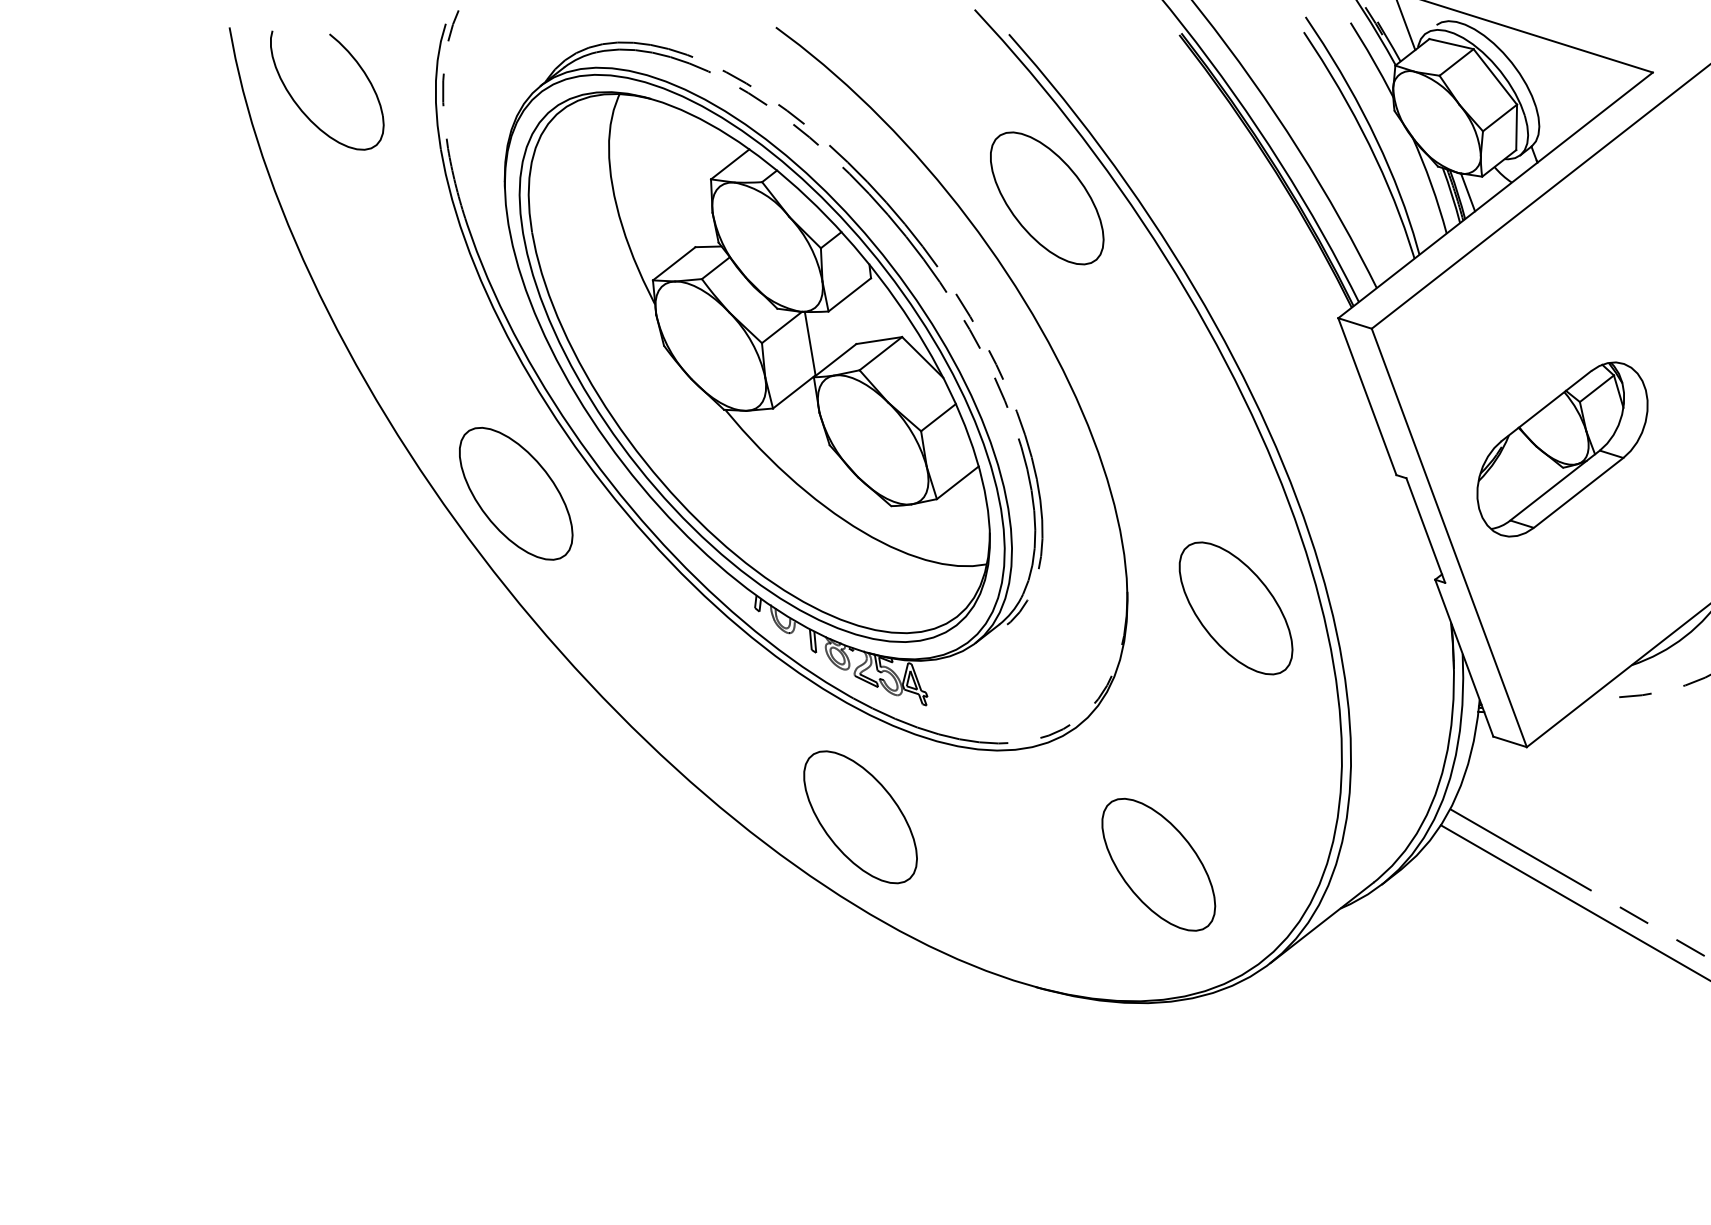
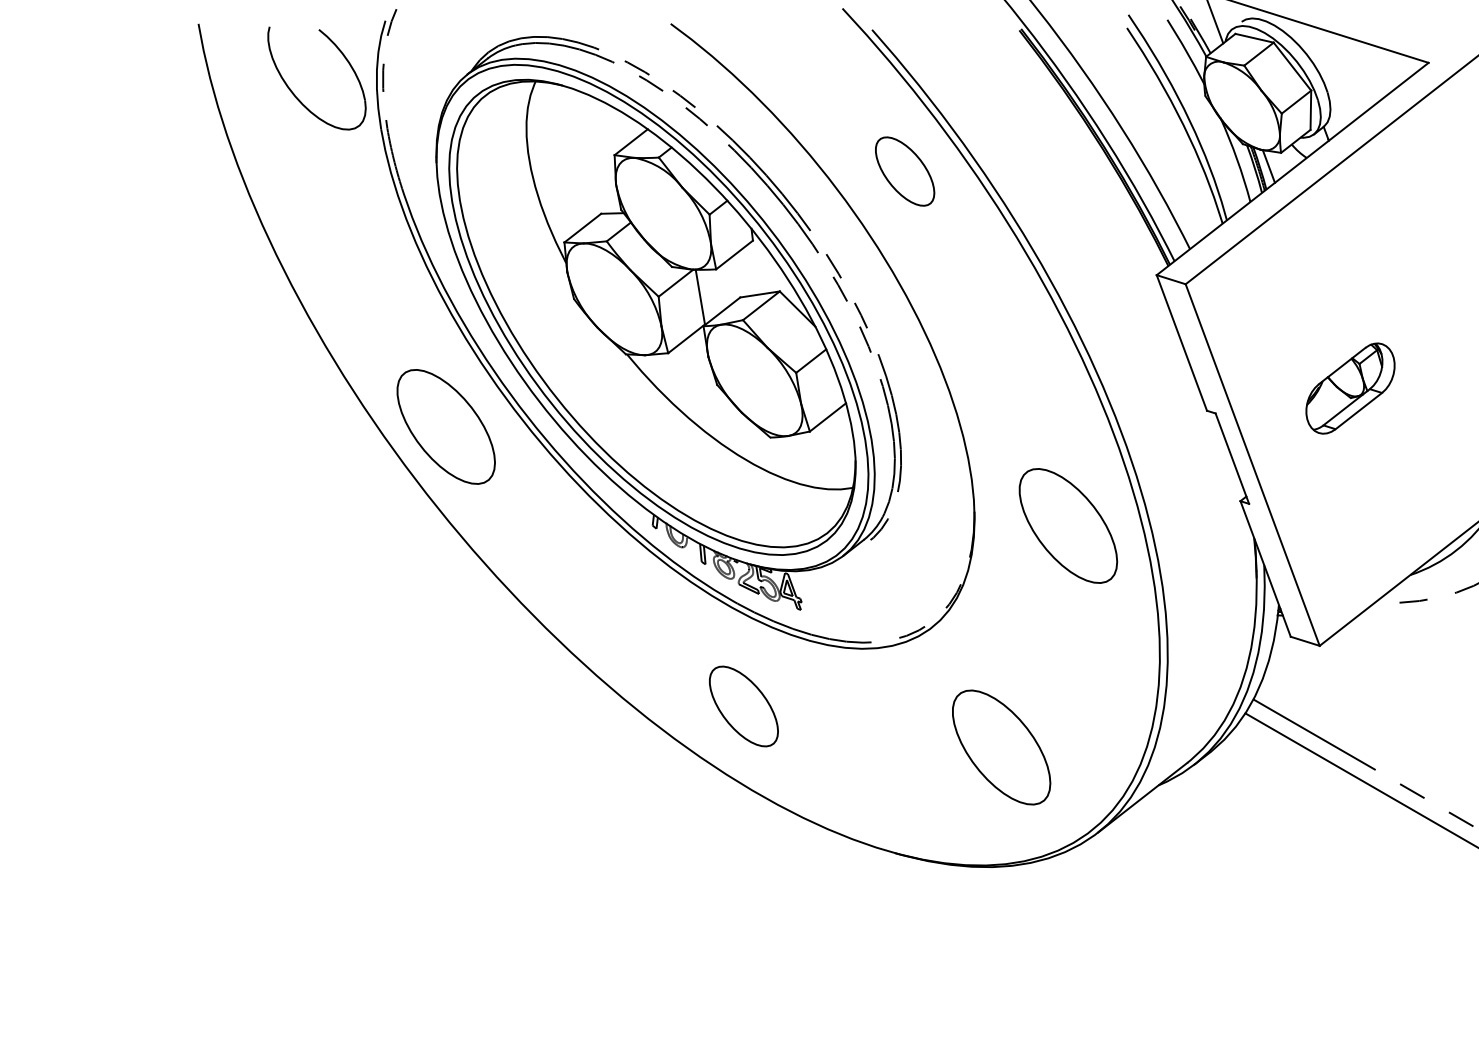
part: (301, 108) -> (294, 93), moved
part: (1046, 198) -> (904, 171), size x0.6
part: (1562, 449) -> (1350, 388), size x0.6
part: (860, 817) -> (743, 706), size x0.7

